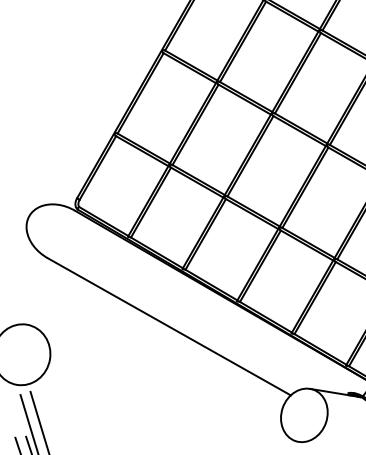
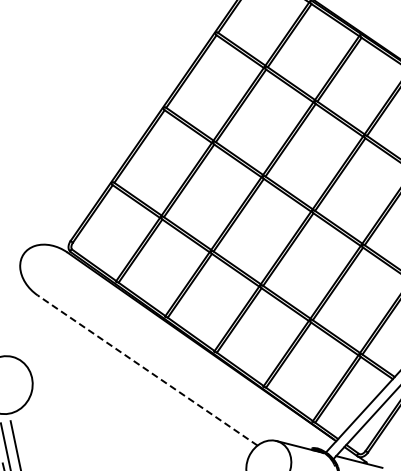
line: (169, 326) -> (147, 370), solid -> dashed

